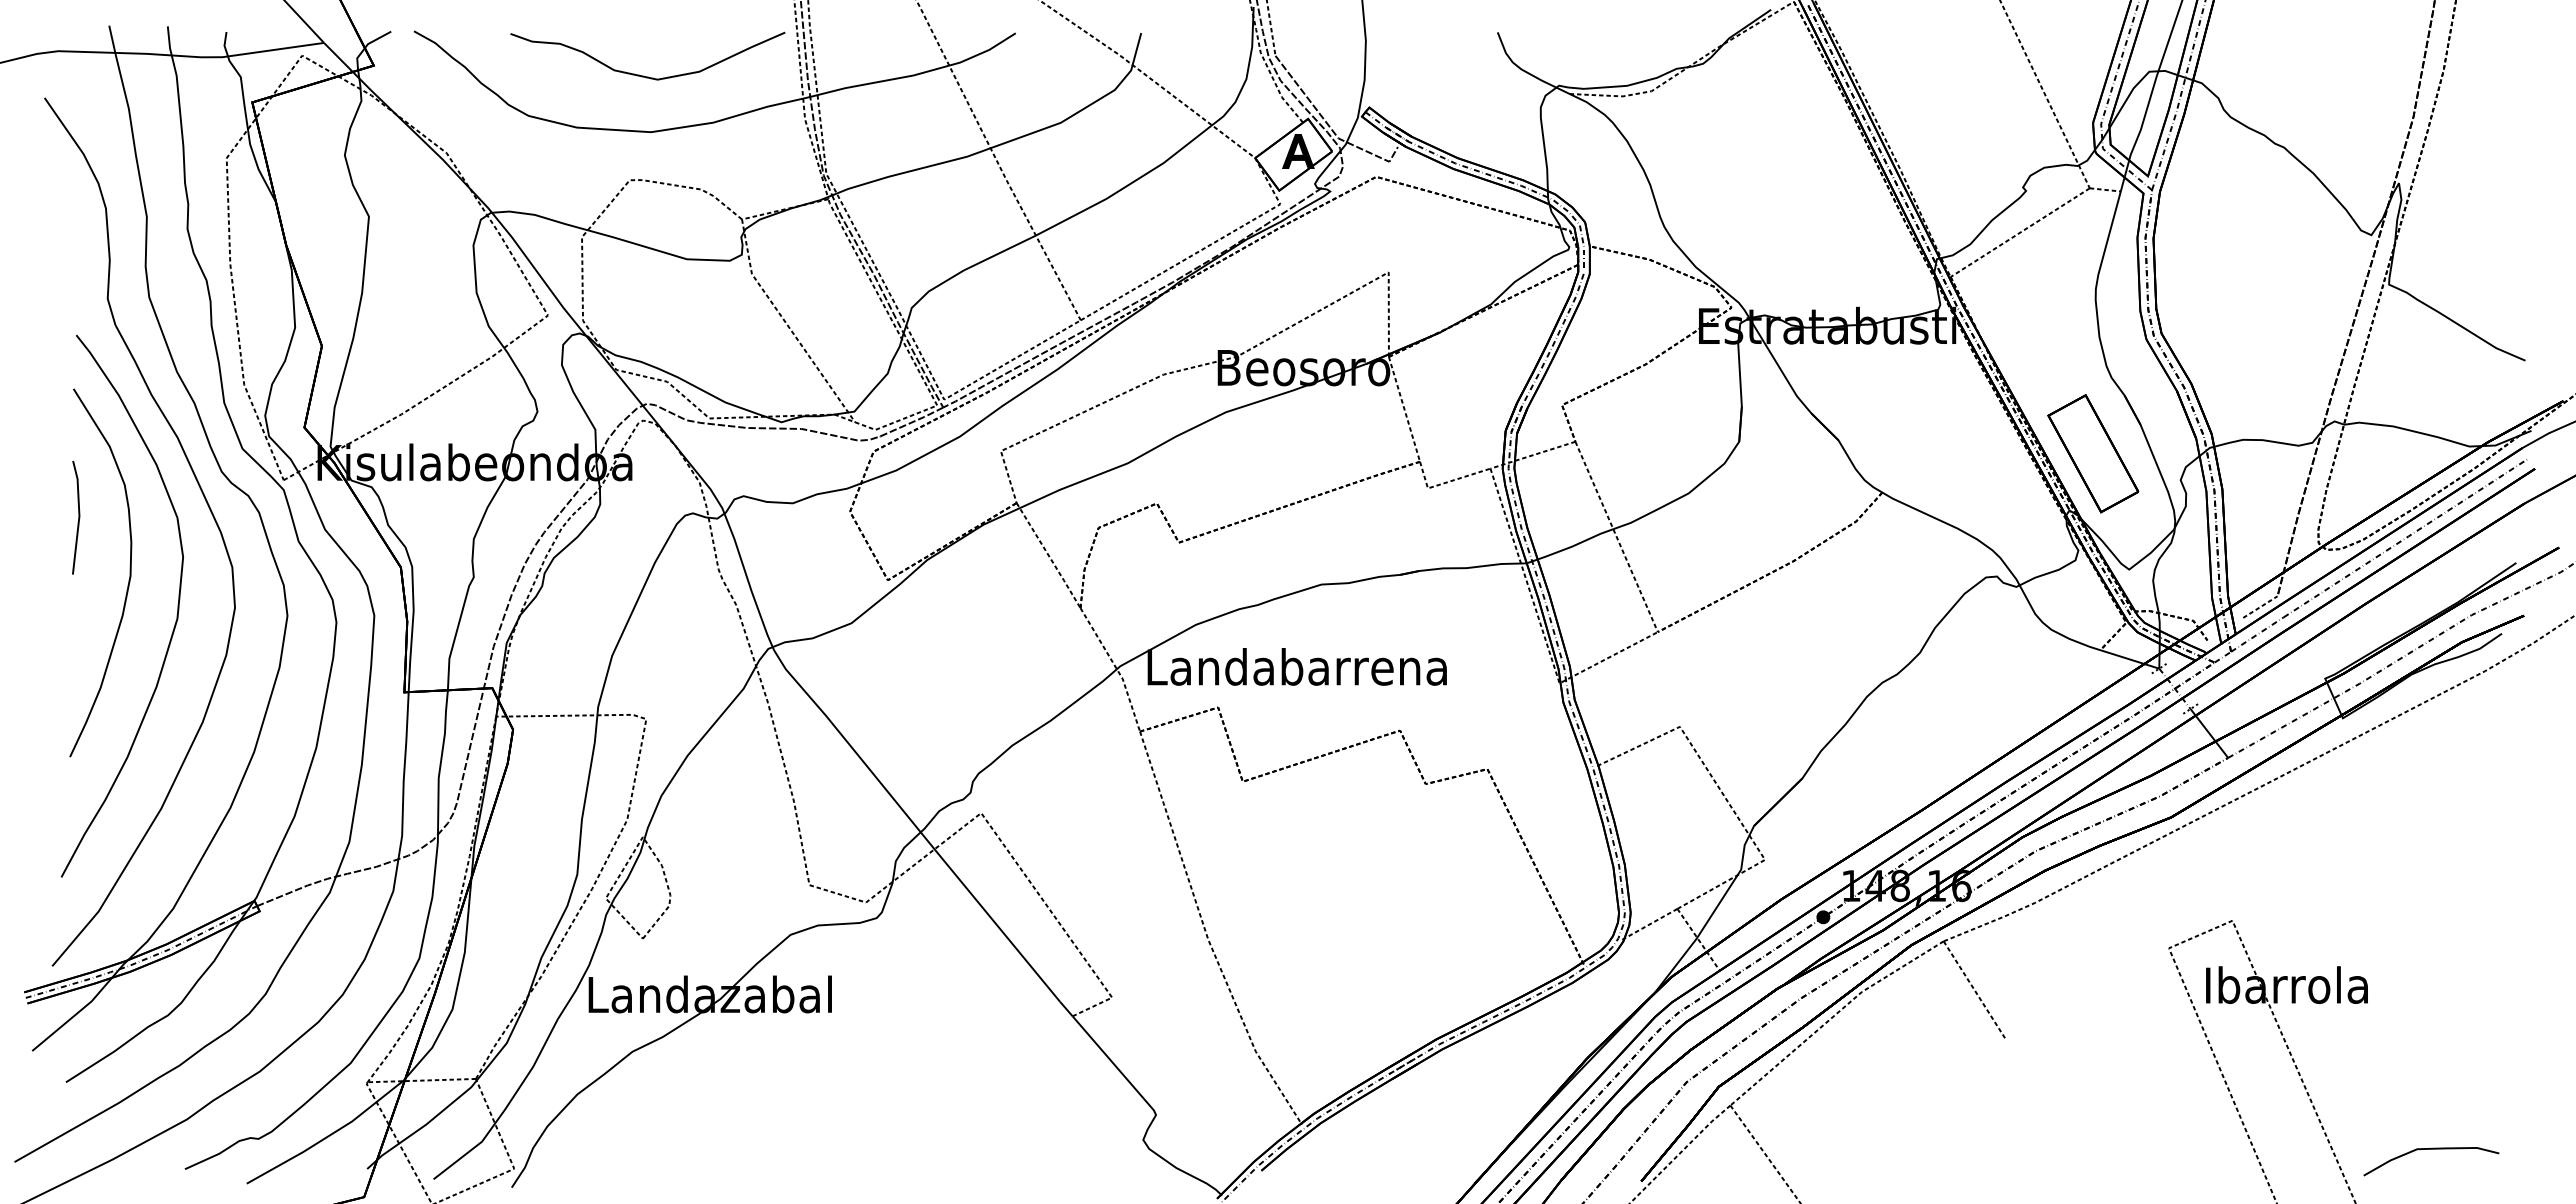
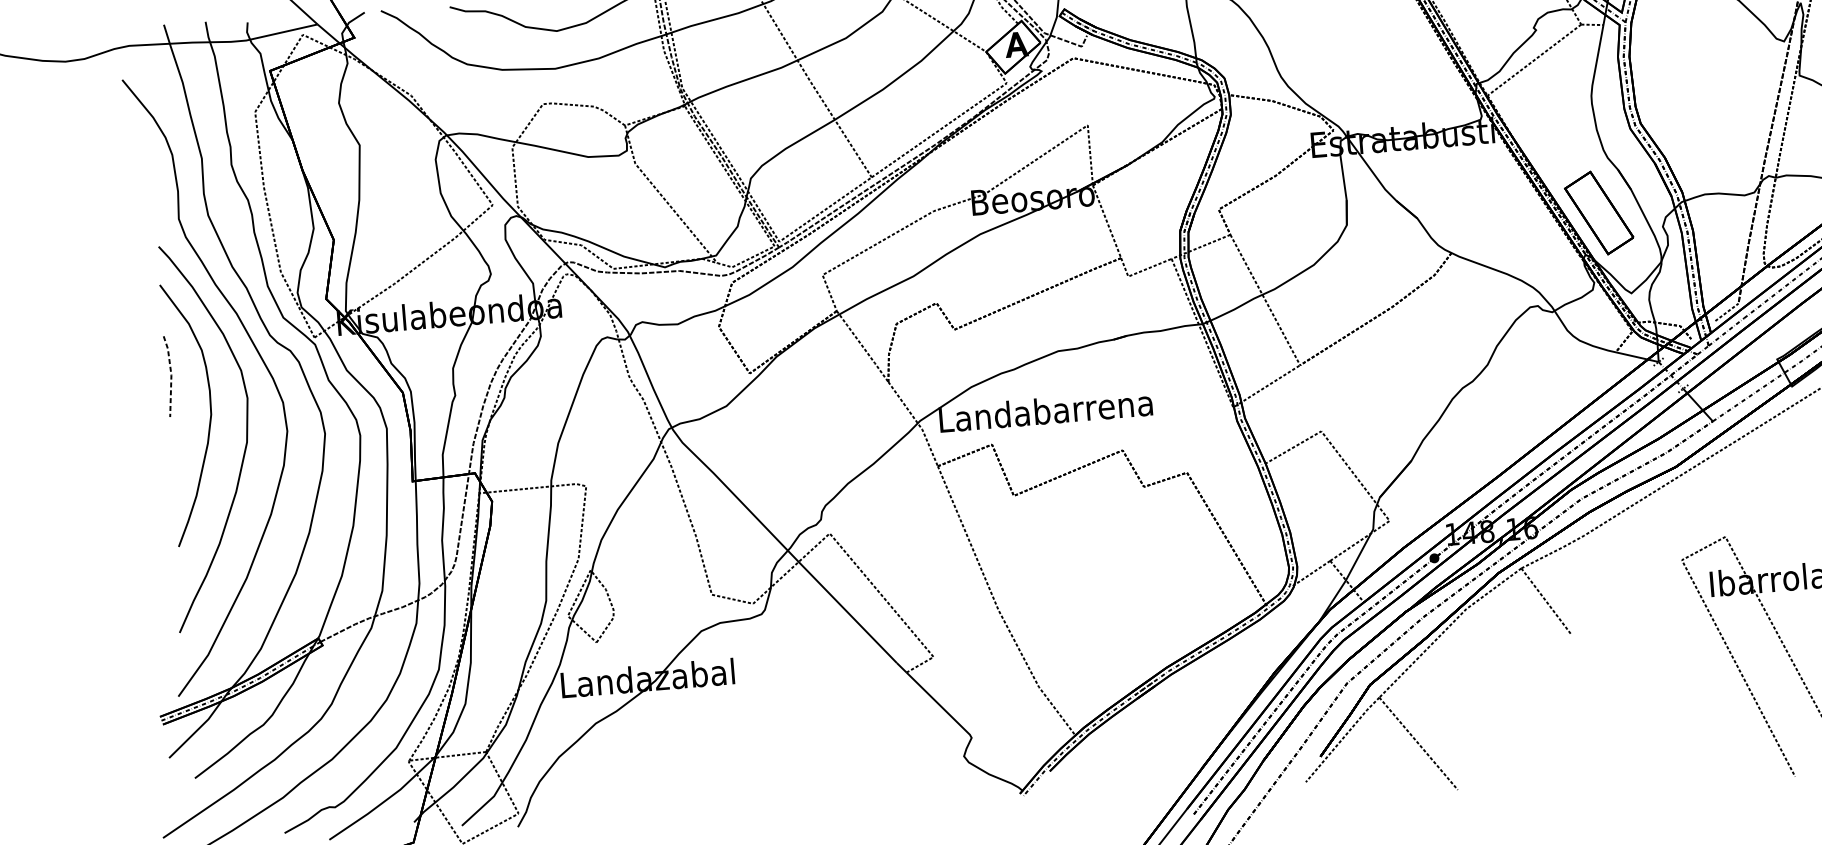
line: (79, 516) -> (171, 375), solid -> dashed

